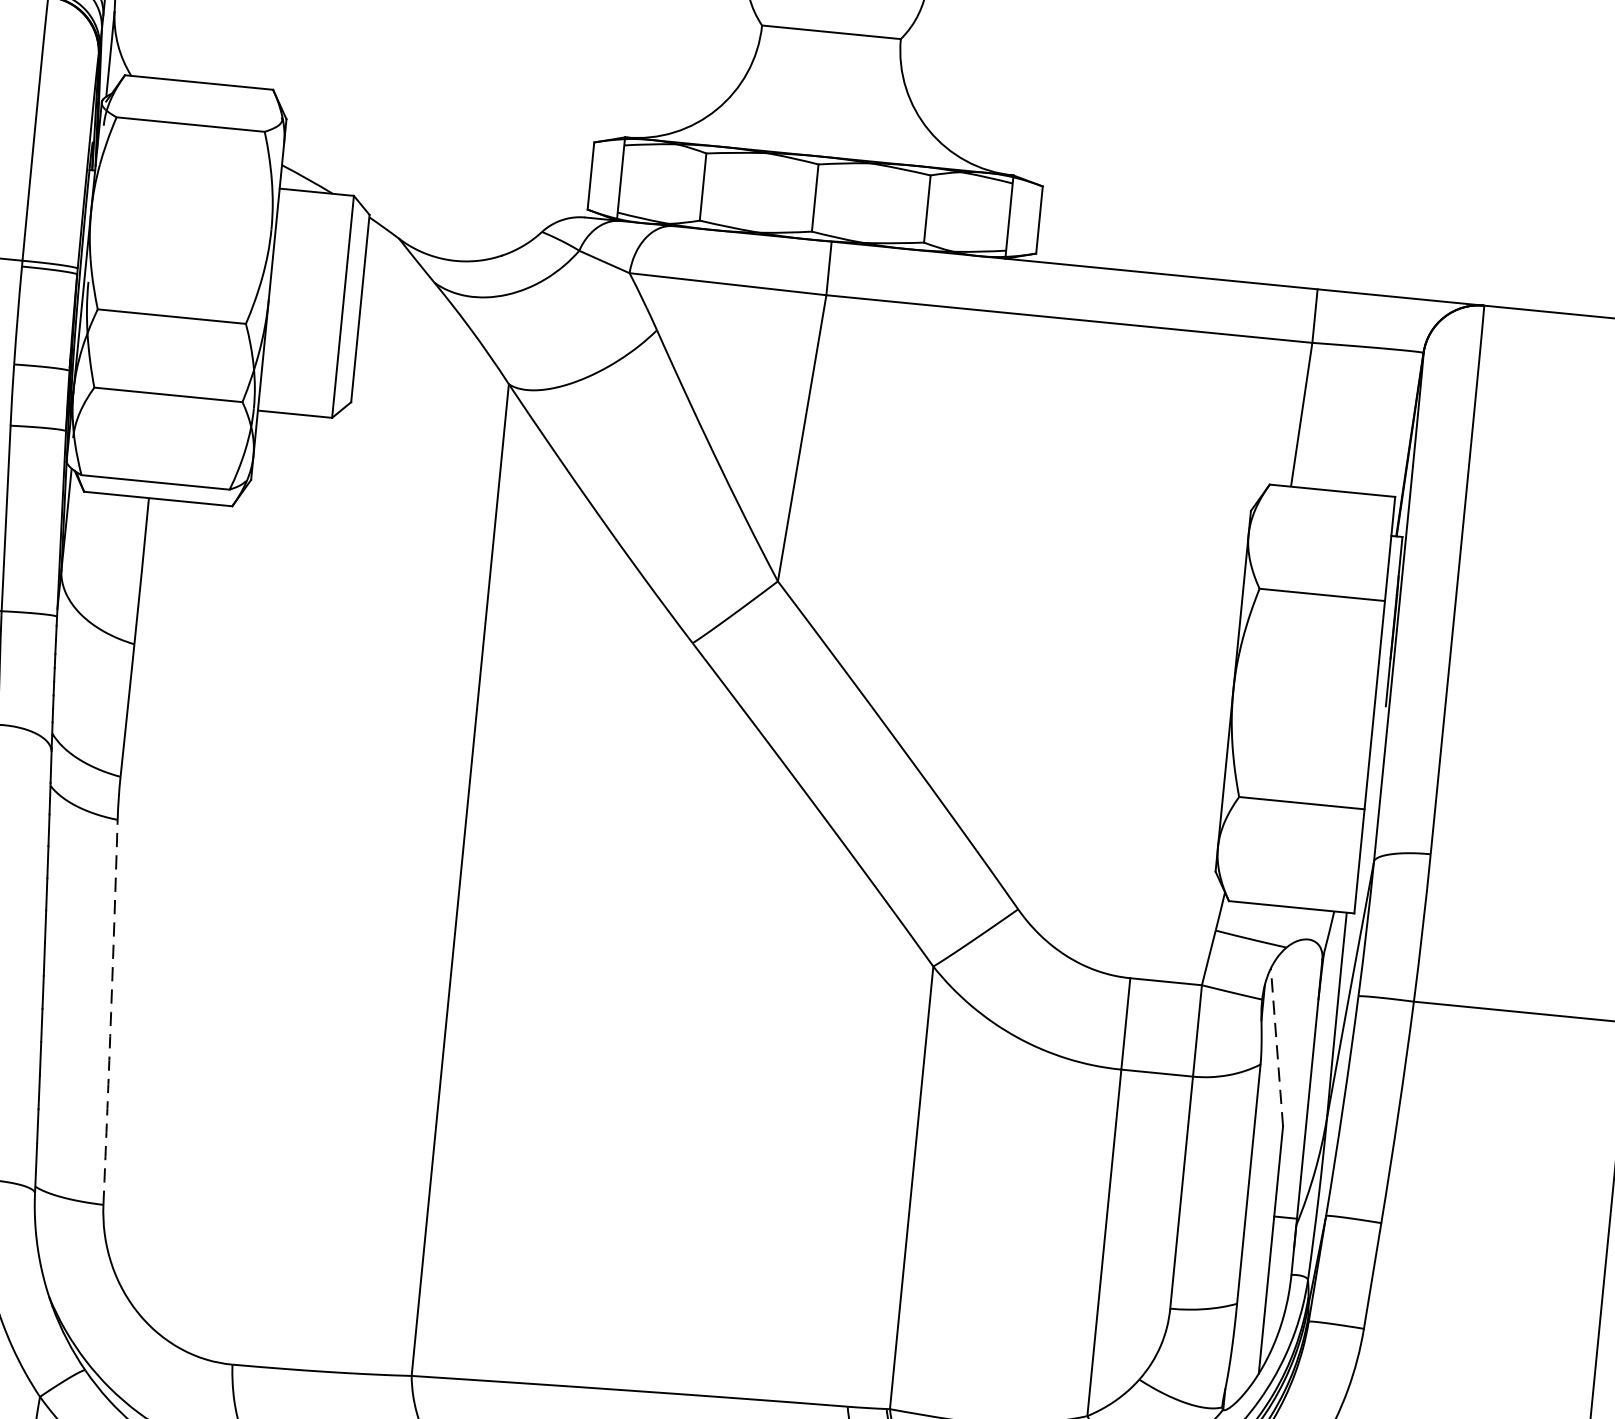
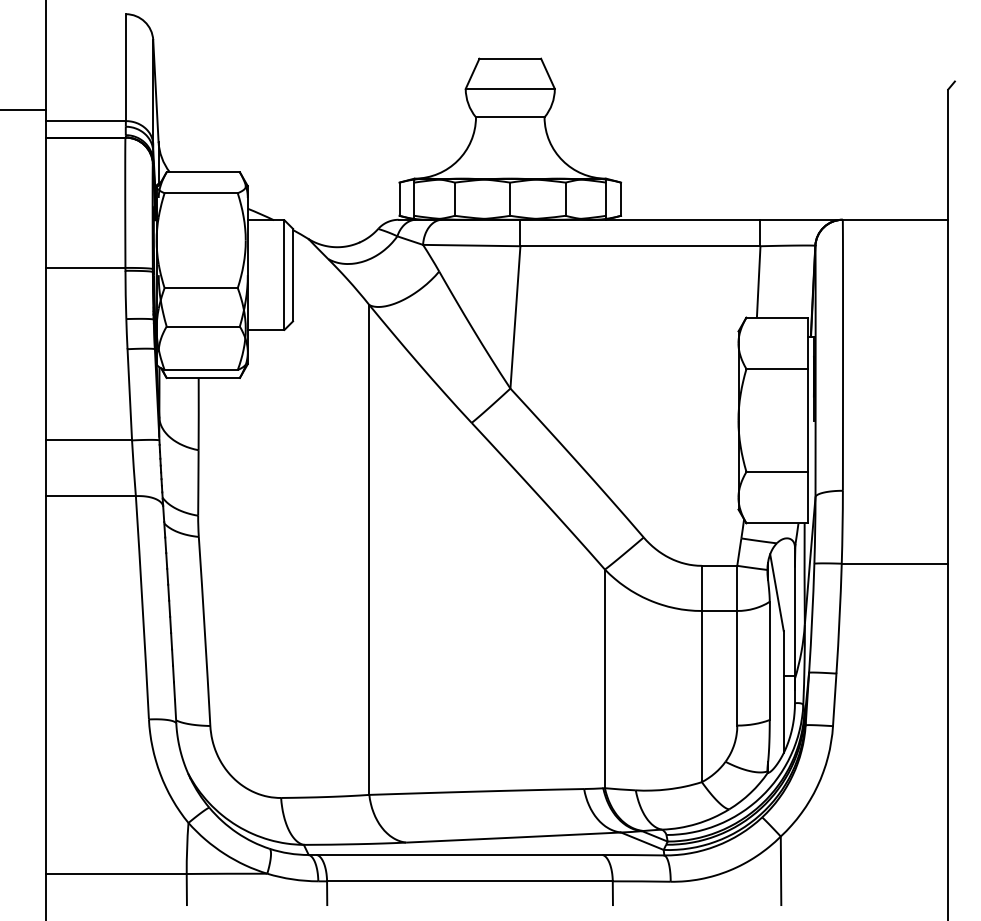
arc: (110, 1012) -> (204, 631), dashed -> solid
line: (1276, 1047) -> (776, 592), dashed -> solid

